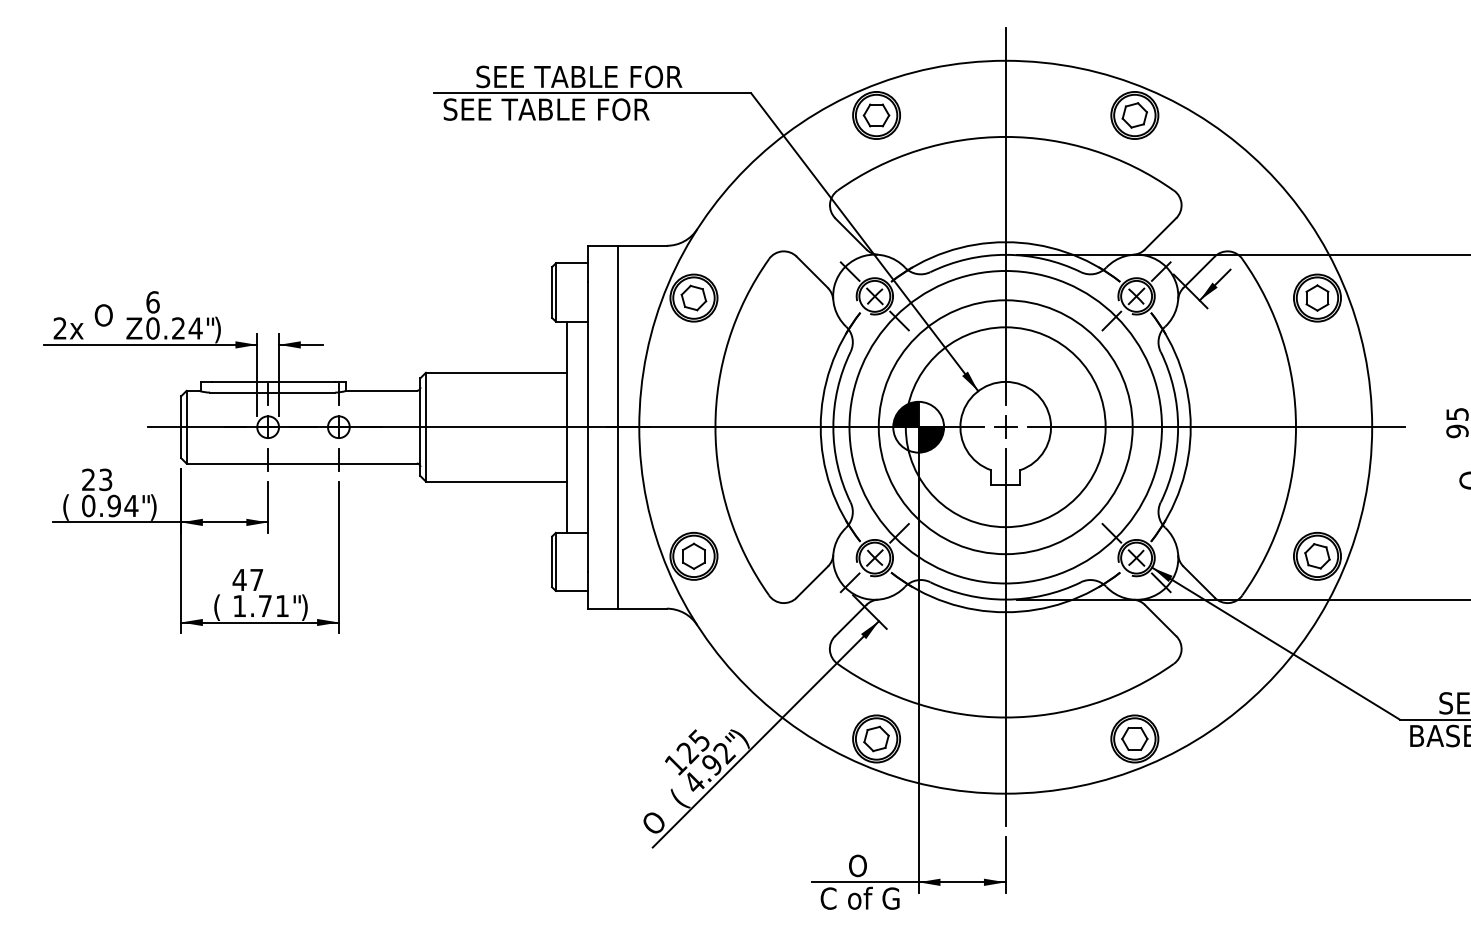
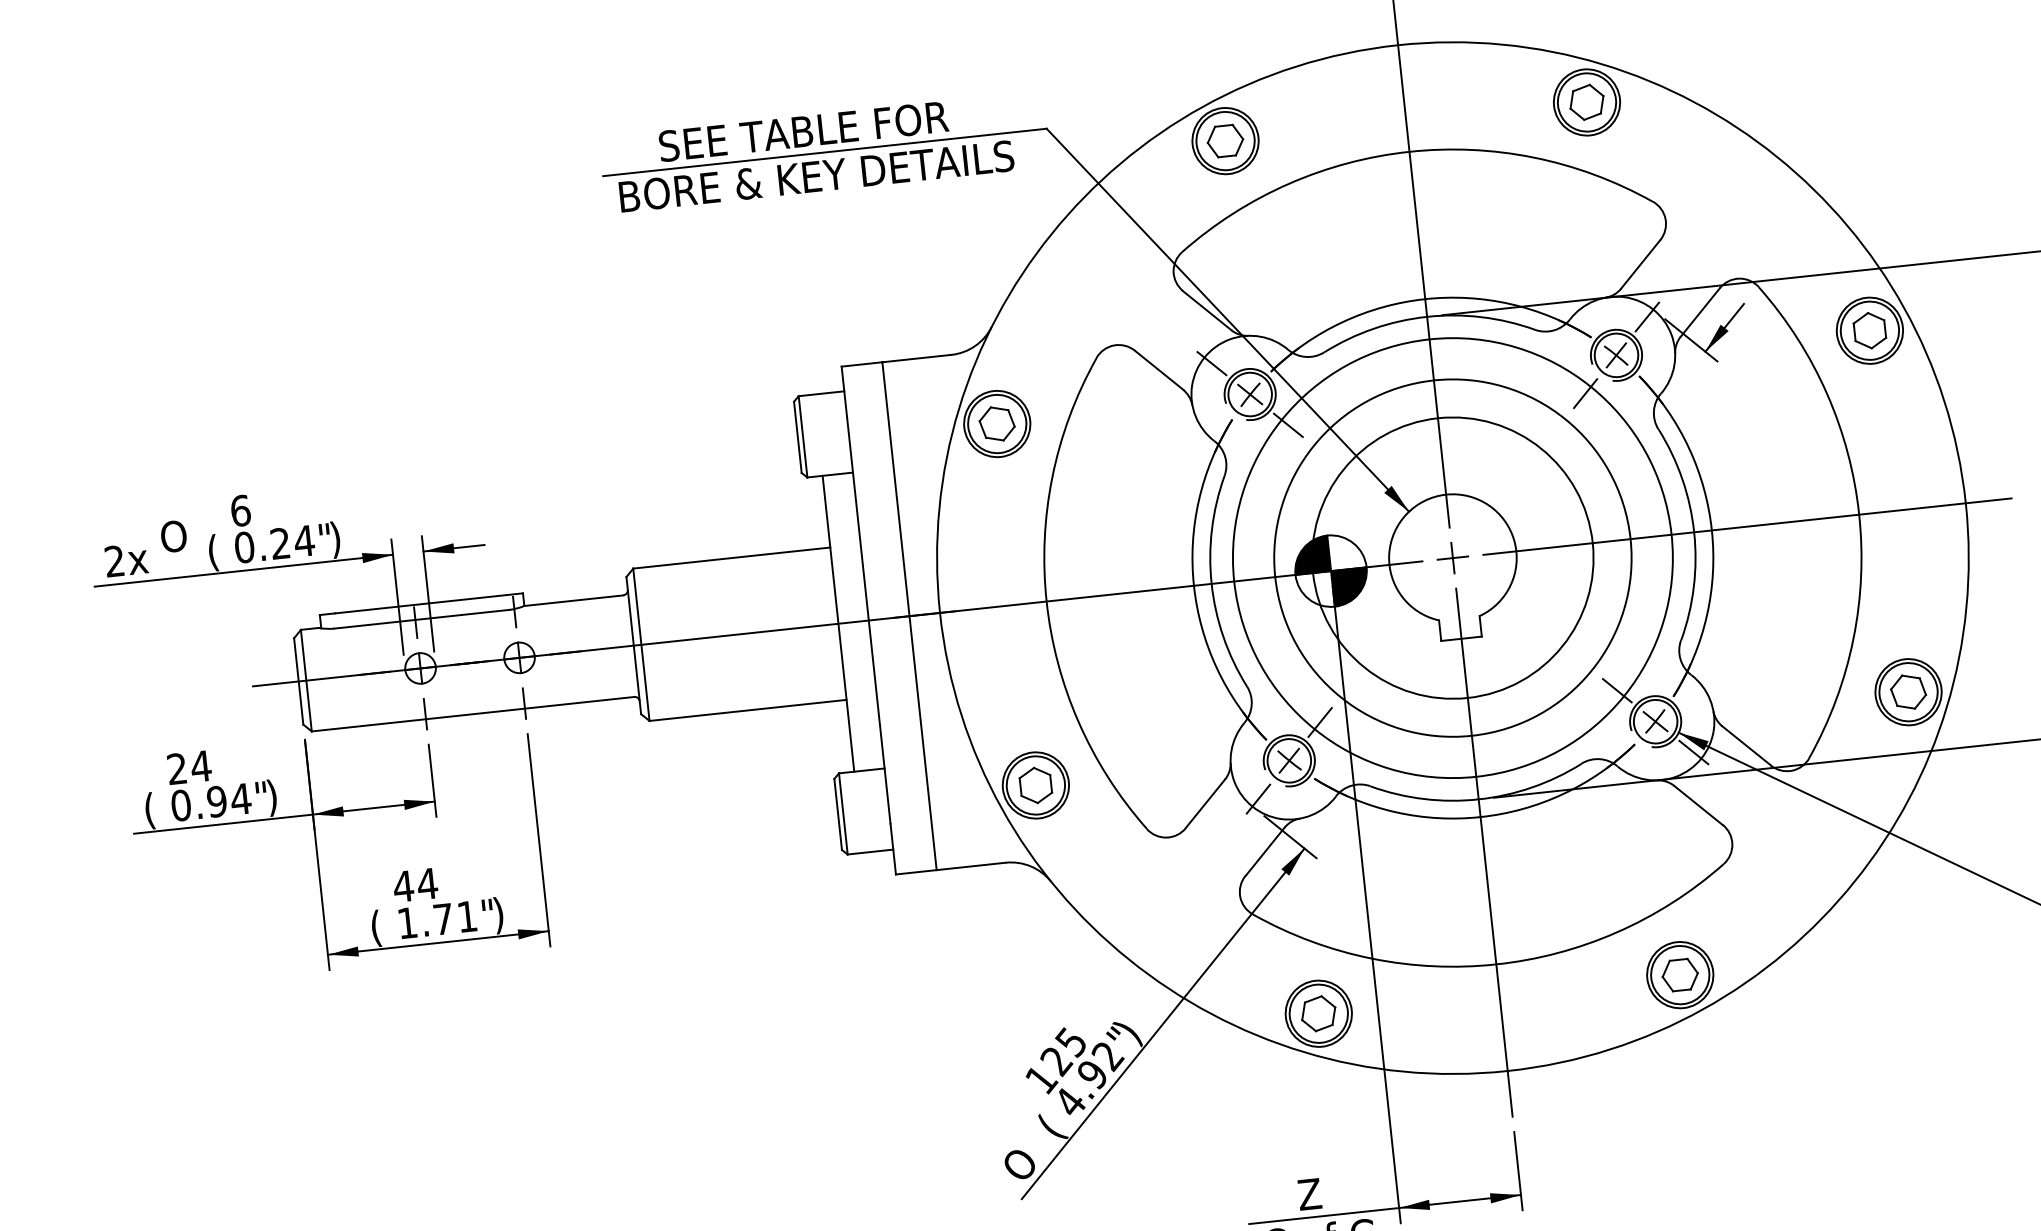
text: (584, 109) -> (815, 176), SEE TABLE FOR -> BORE & KEY DETAILS
text: (134, 329) -> (218, 551), Z -> (
text: (105, 479) -> (200, 765), 23 -> 24
text: (256, 579) -> (427, 883), 47 -> 44
text: (857, 865) -> (1310, 1193), O -> Z

